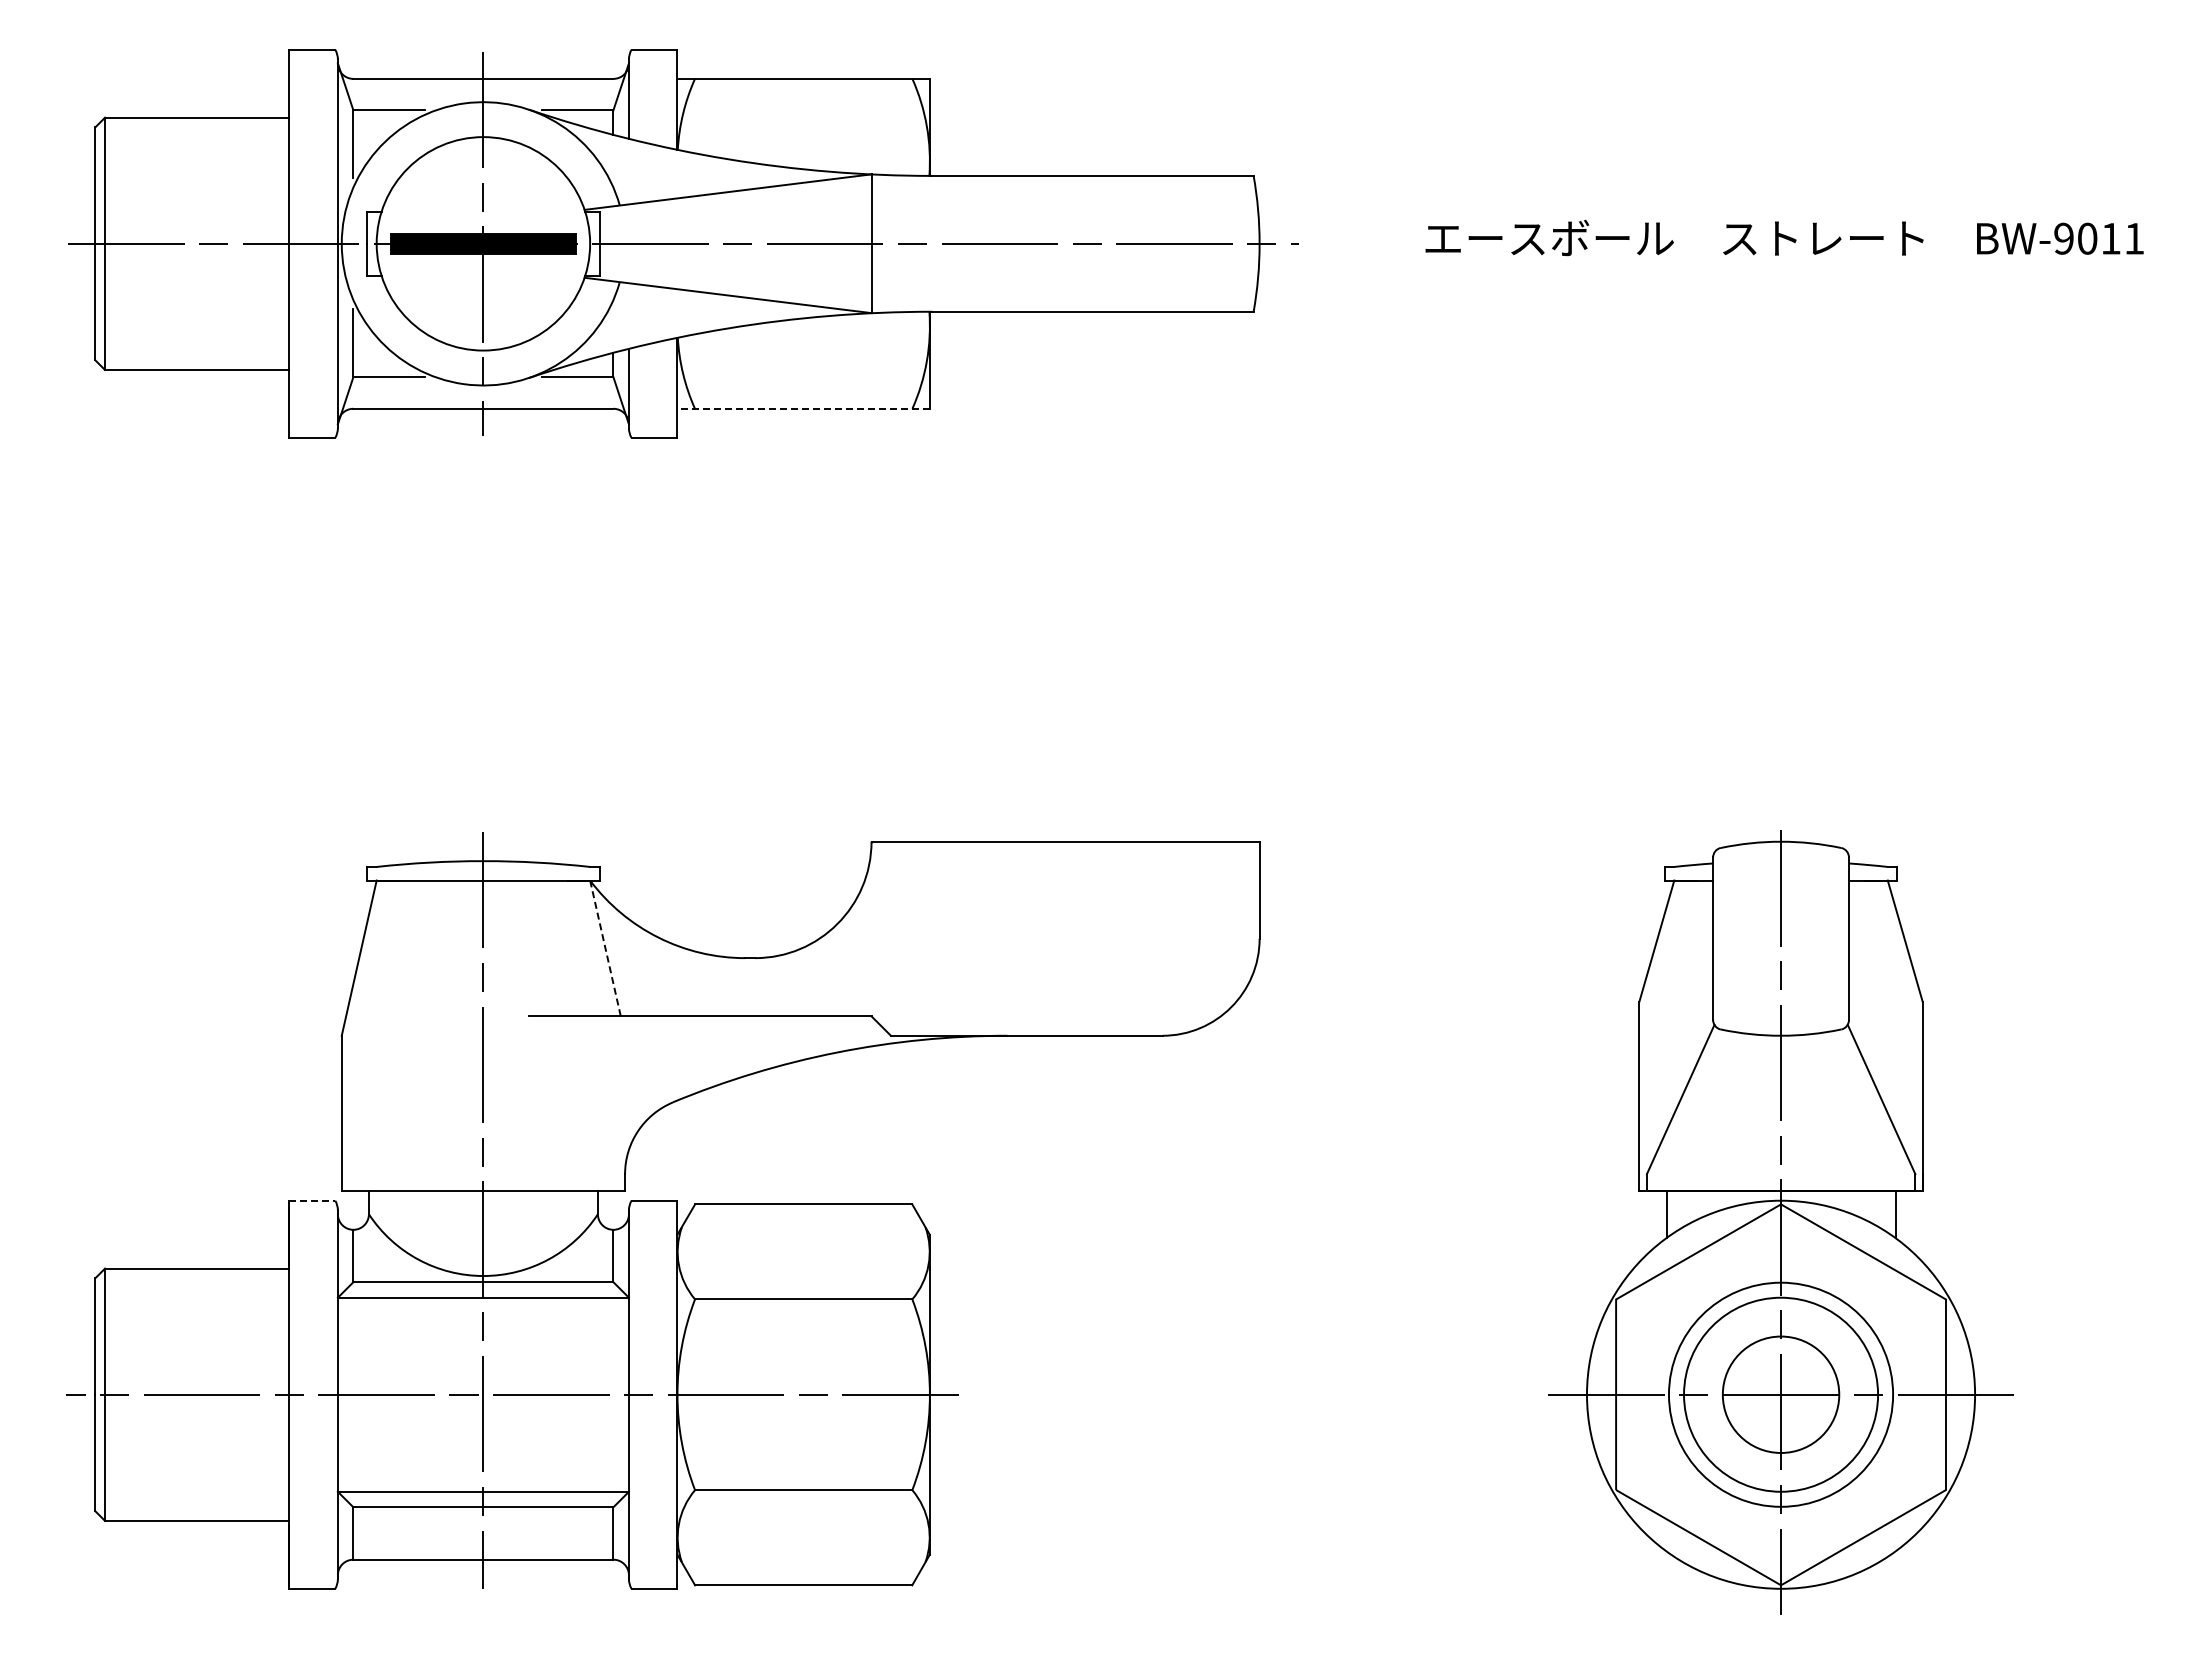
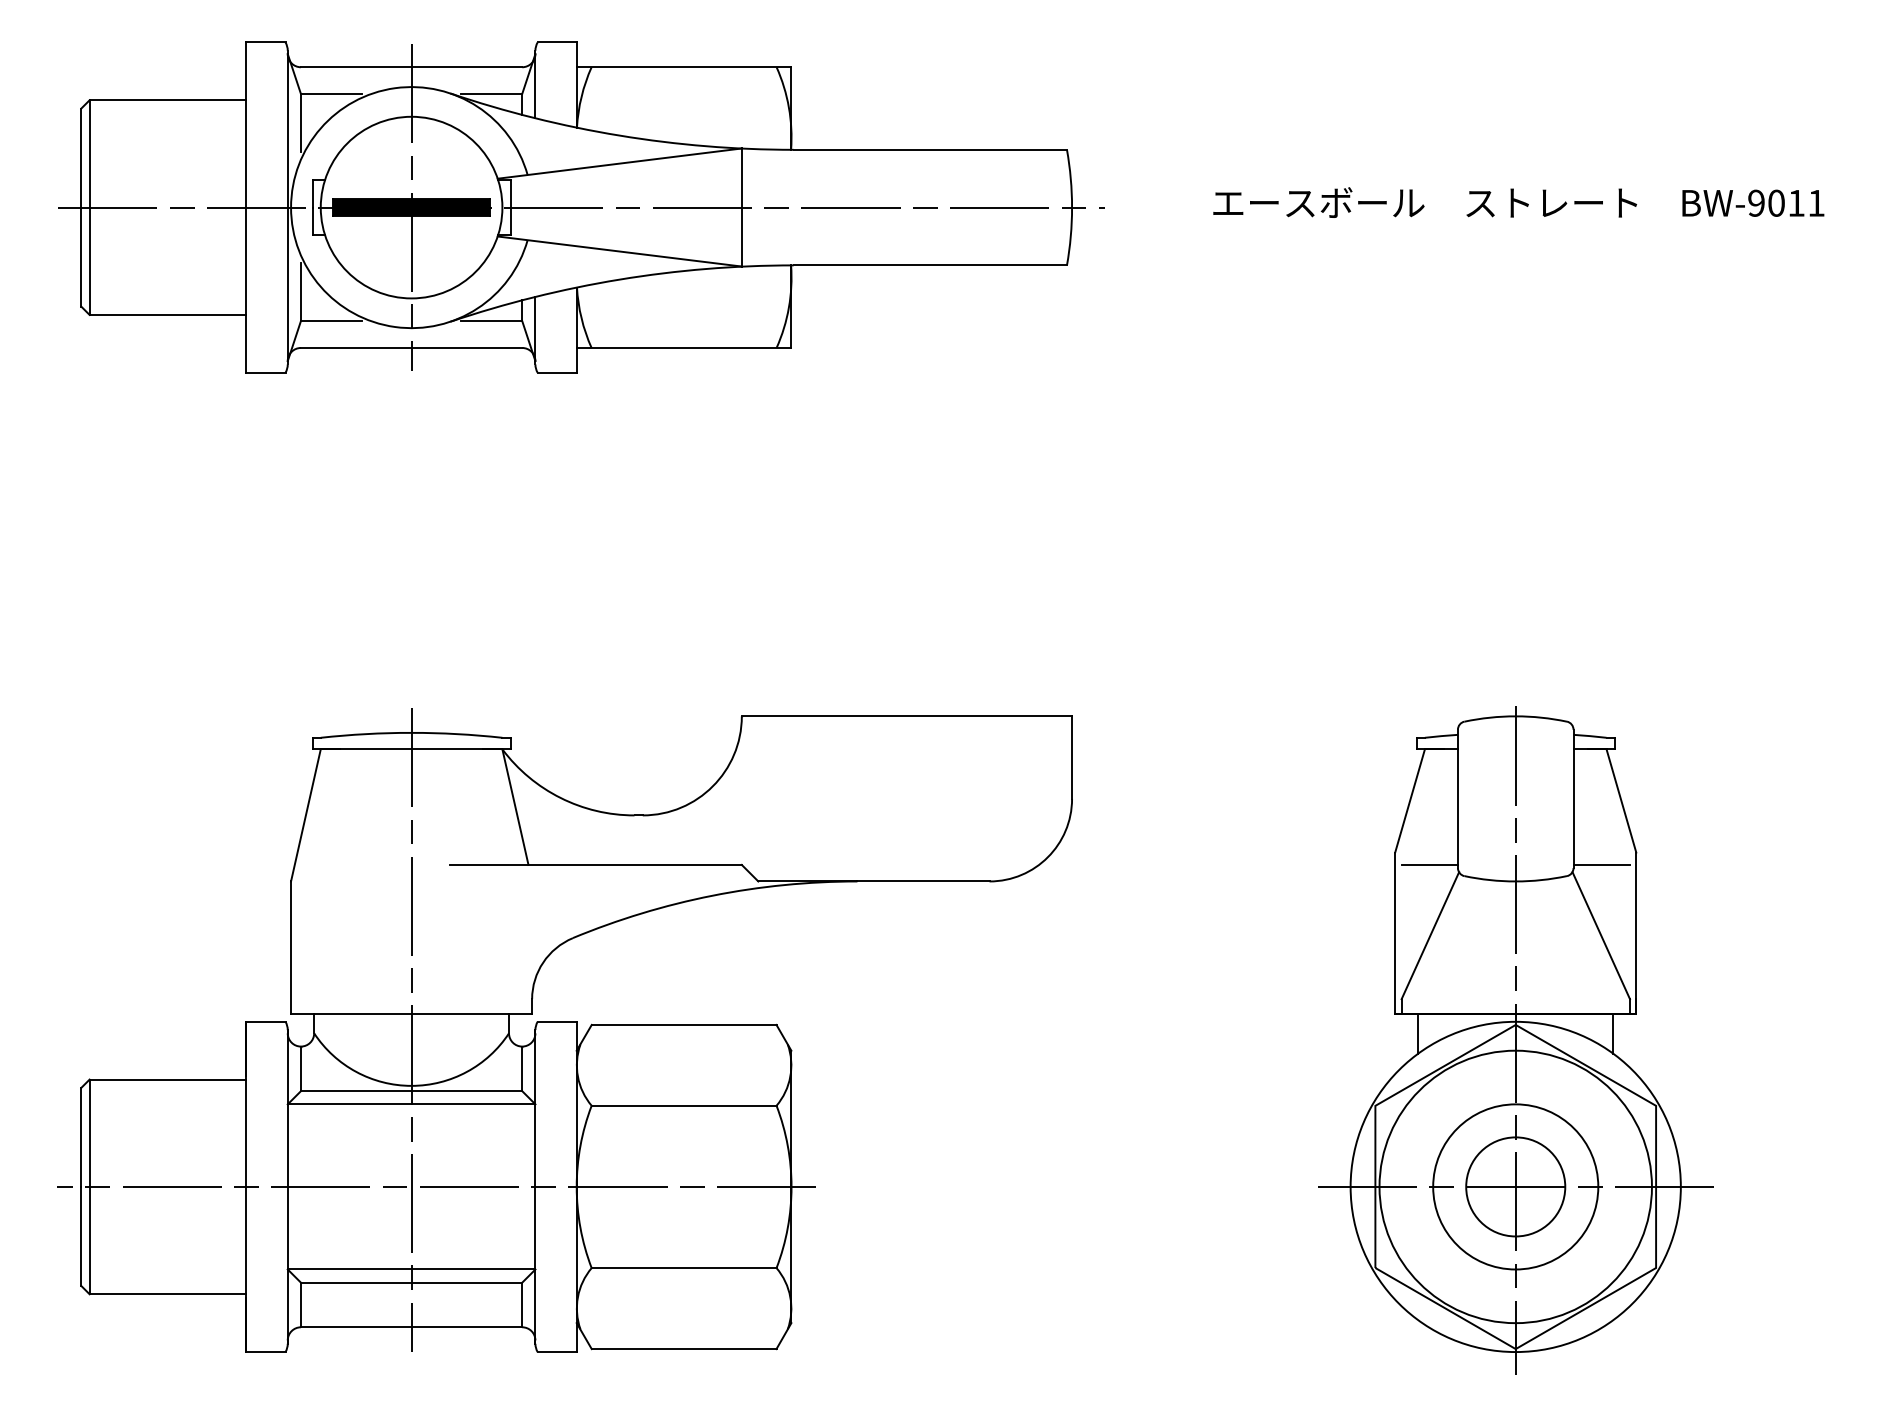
line: (803, 408) -> (683, 347), dashed -> solid
line: (605, 948) -> (515, 807), dashed -> solid
line: (1679, 1016) -> (1429, 865), added
line: (1881, 1016) -> (1601, 865), added
line: (312, 1200) -> (266, 1021), dashed -> solid
circle: (1780, 1394) -> (1515, 1186), size x1.43

